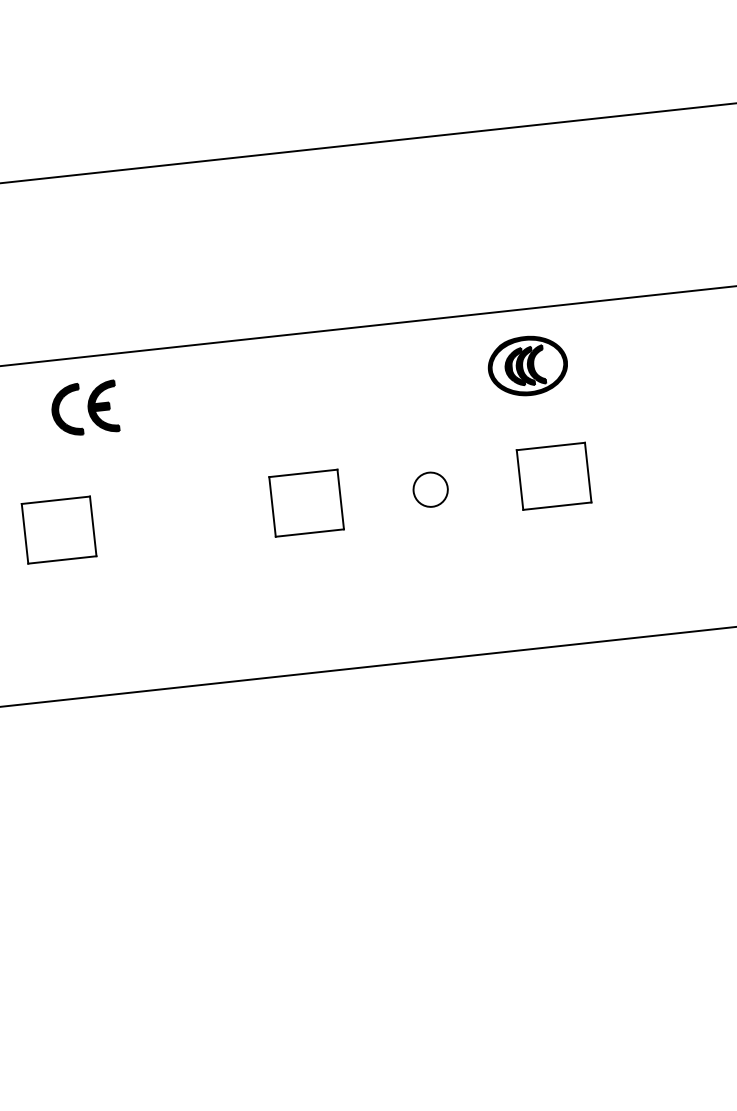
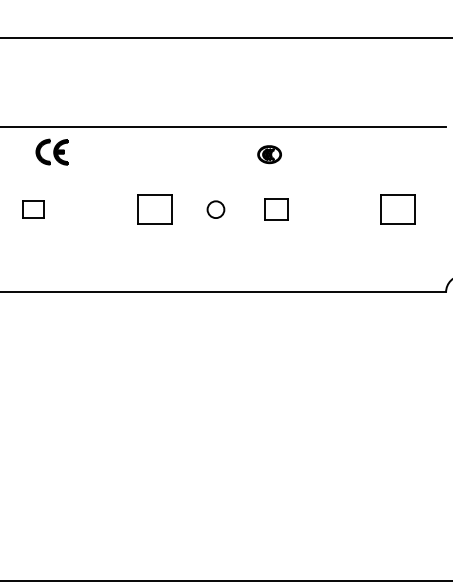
part: (527, 365) -> (269, 154), size x0.6
part: (553, 475) -> (276, 209), size x0.7
part: (59, 529) -> (33, 209), size x0.6

